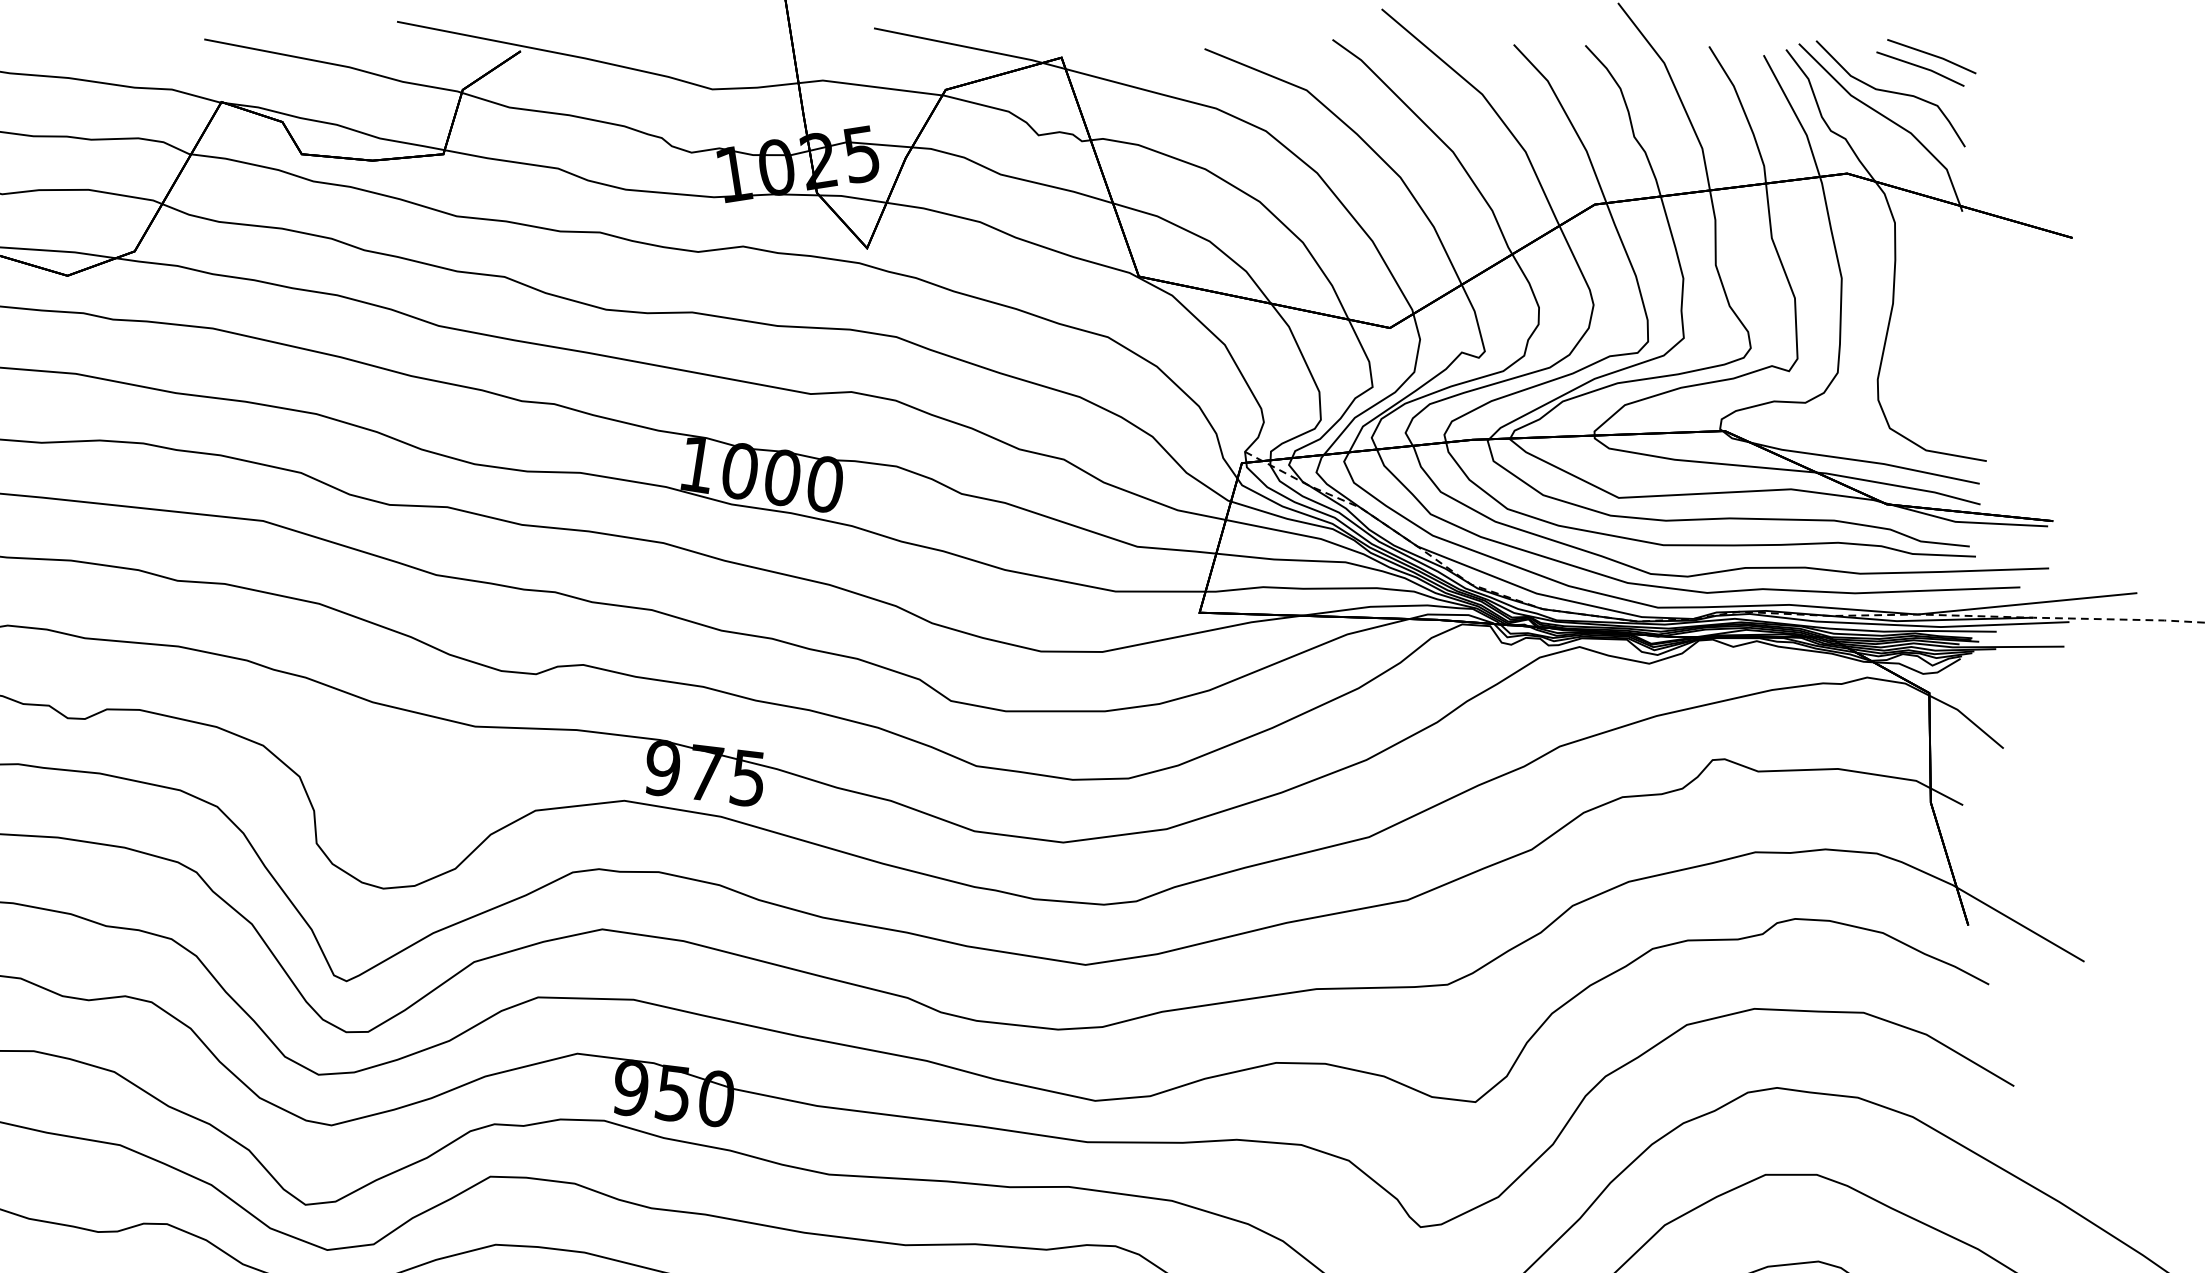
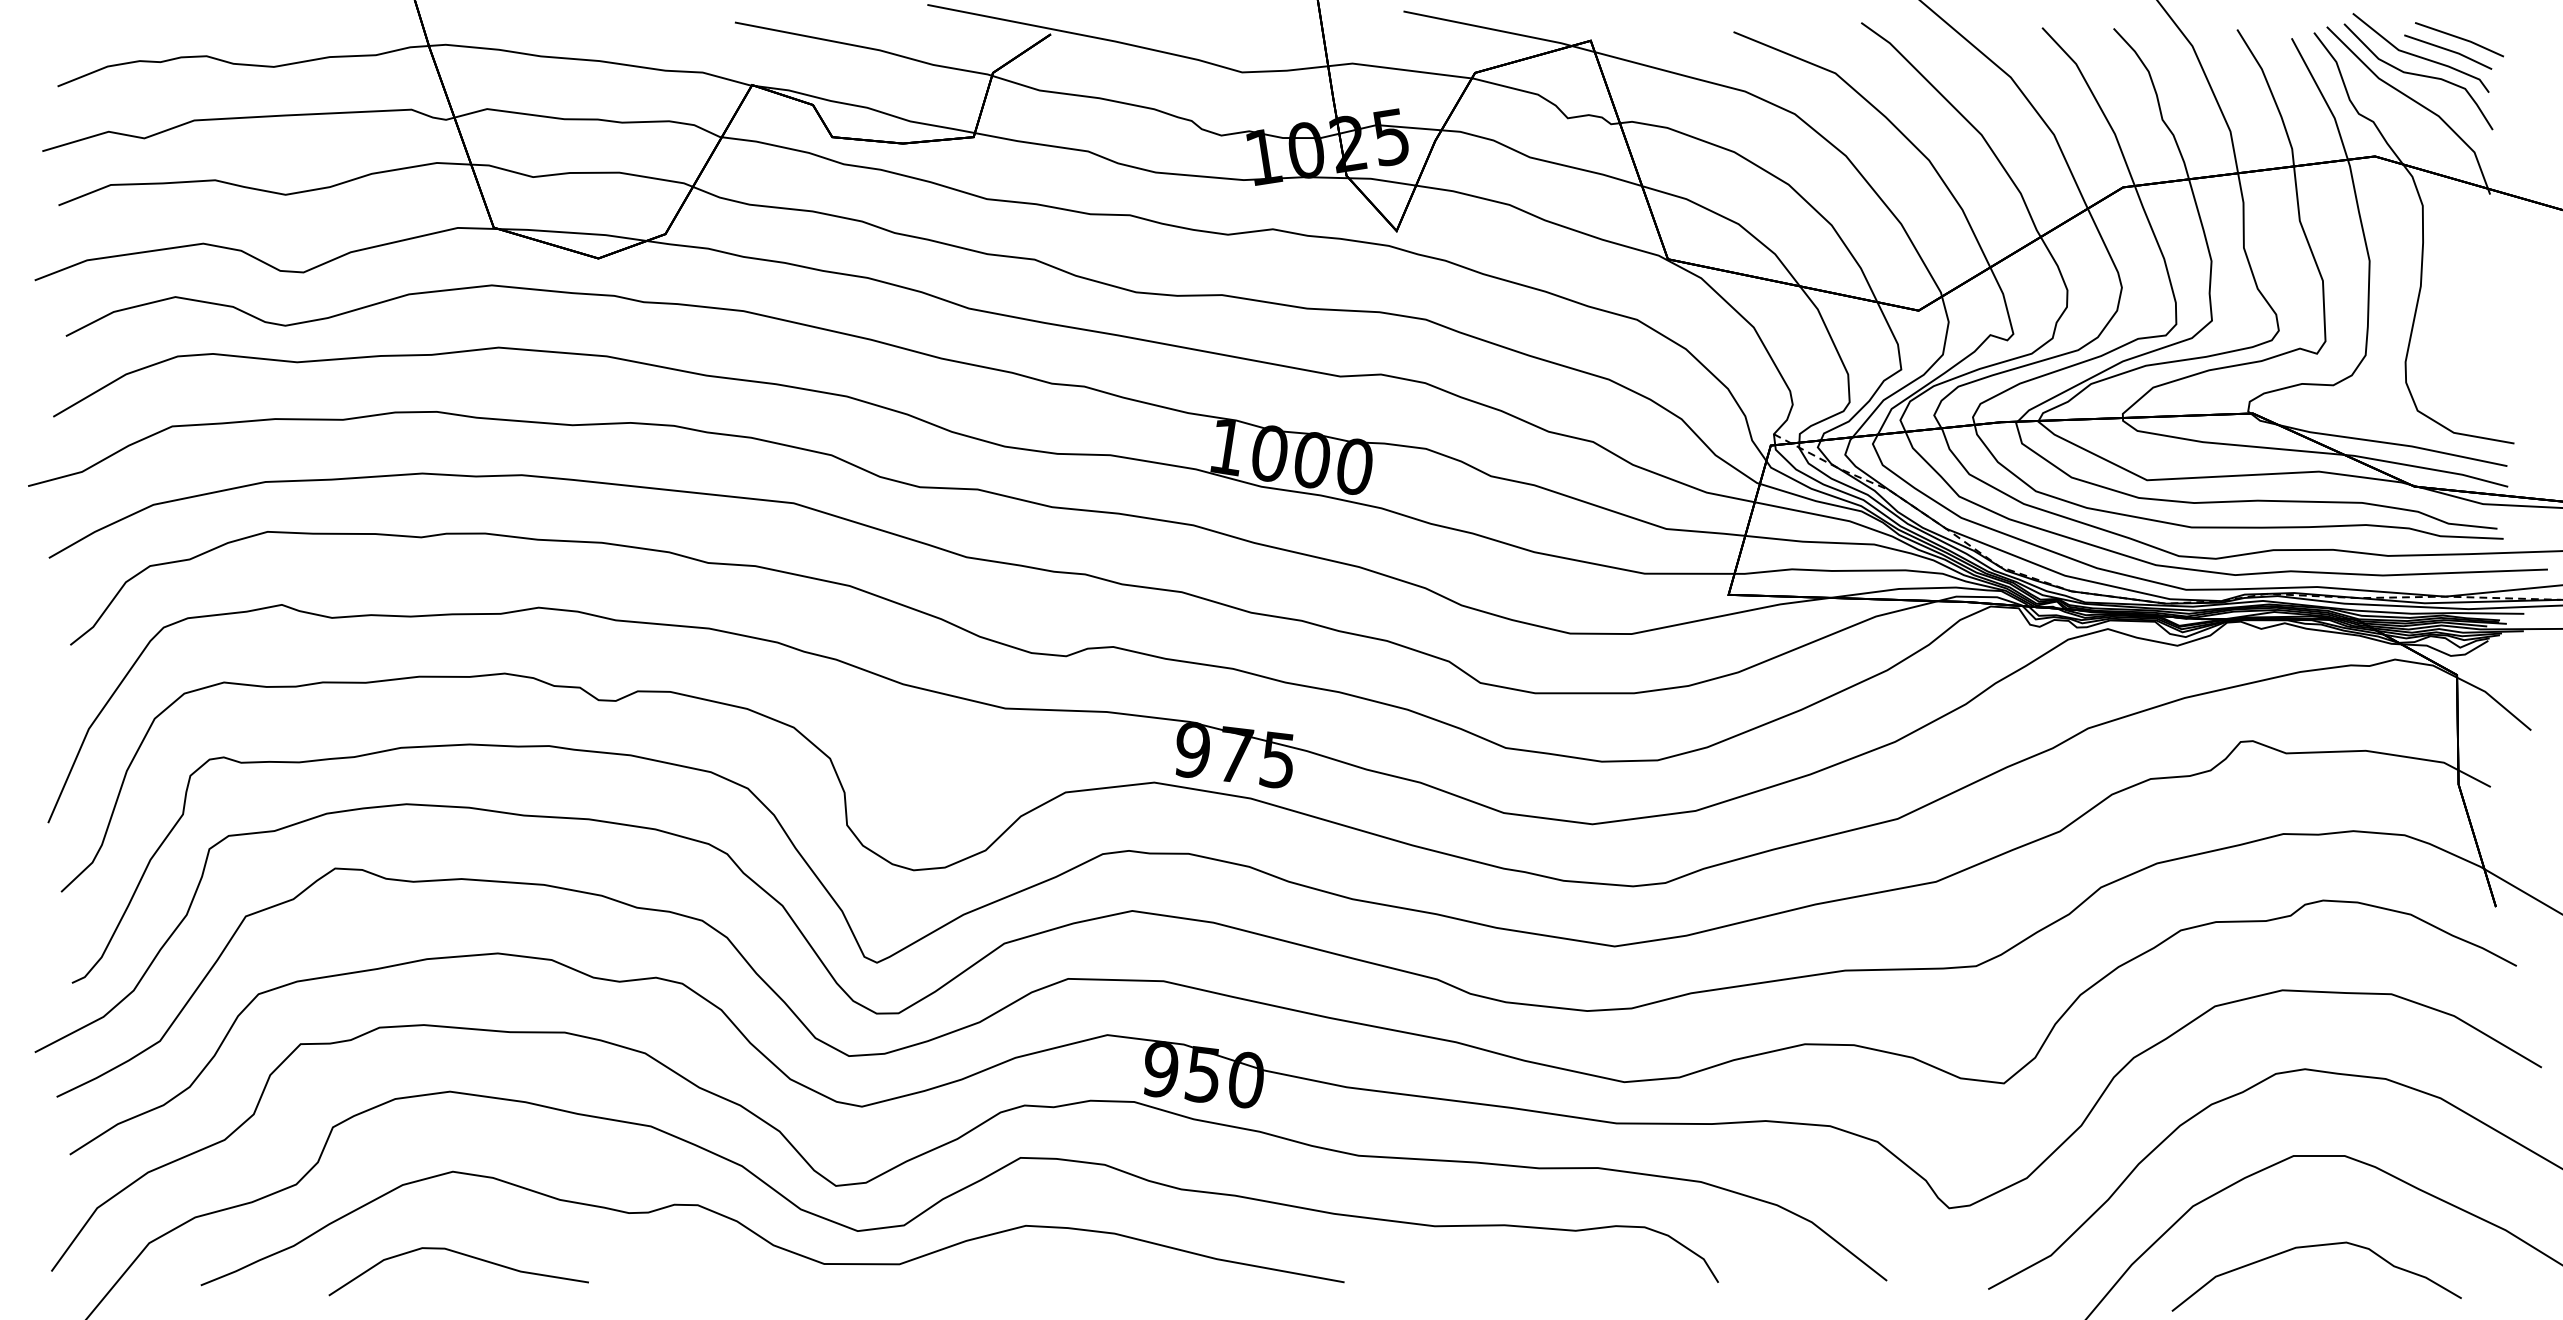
line: (1890, 72) -> (2418, 55), added

